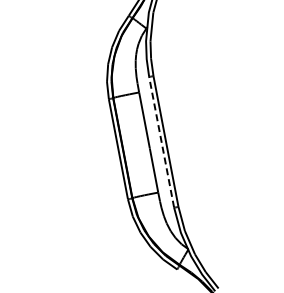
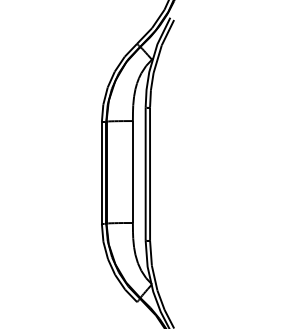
line: (161, 142) -> (145, 174), dashed -> solid

